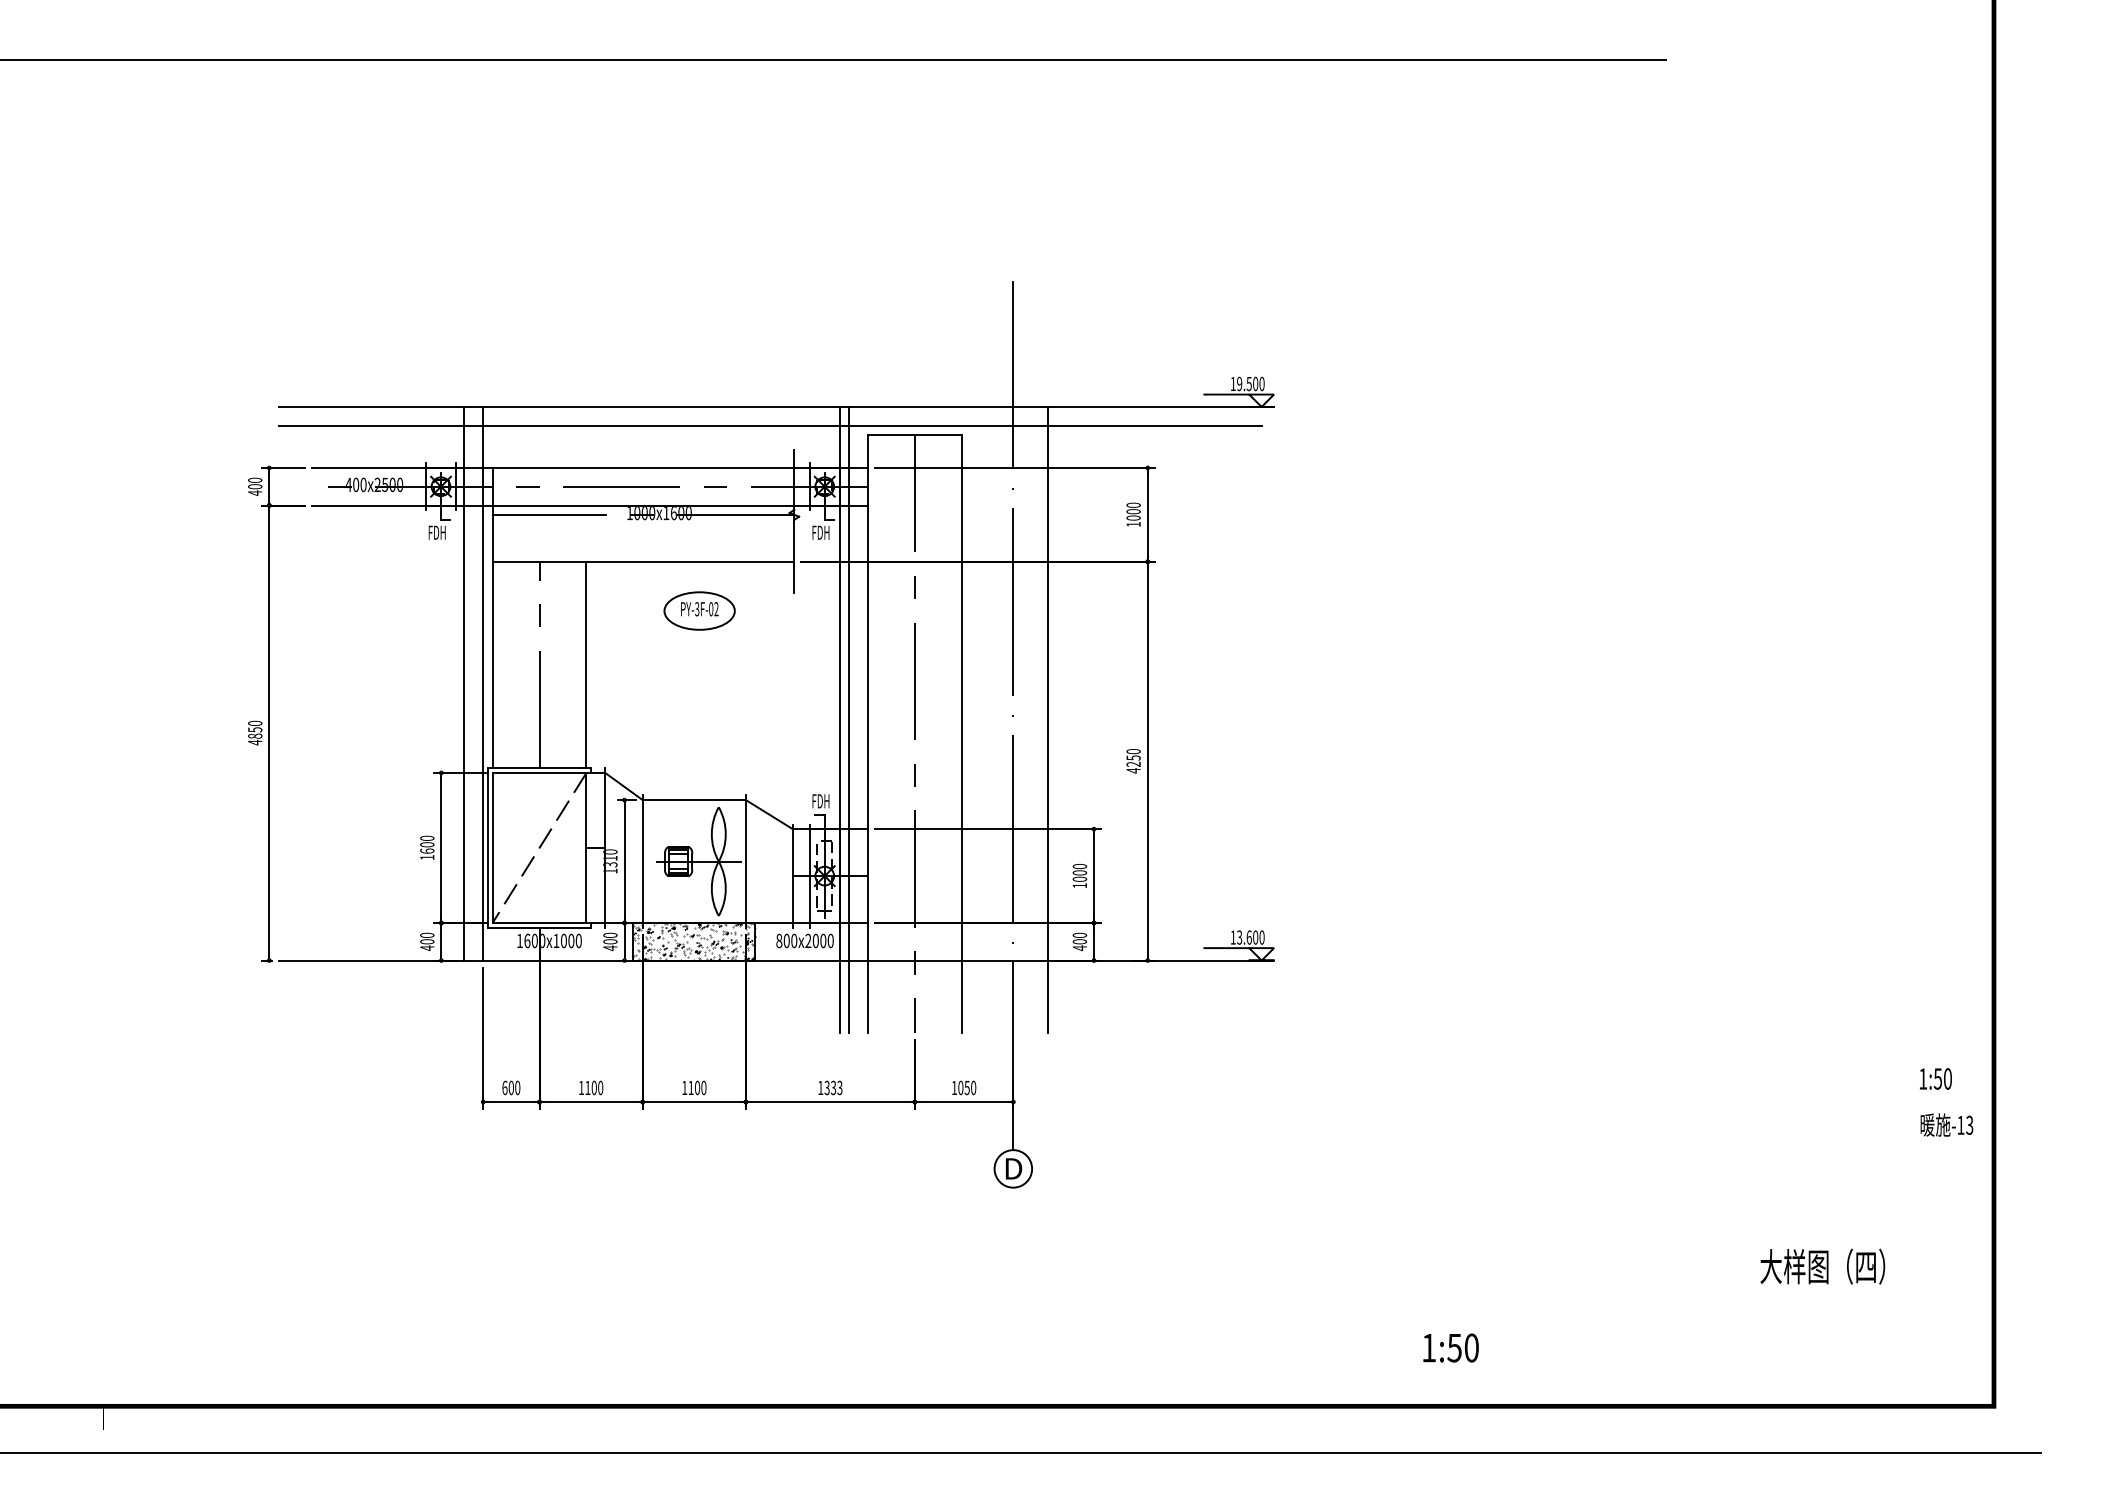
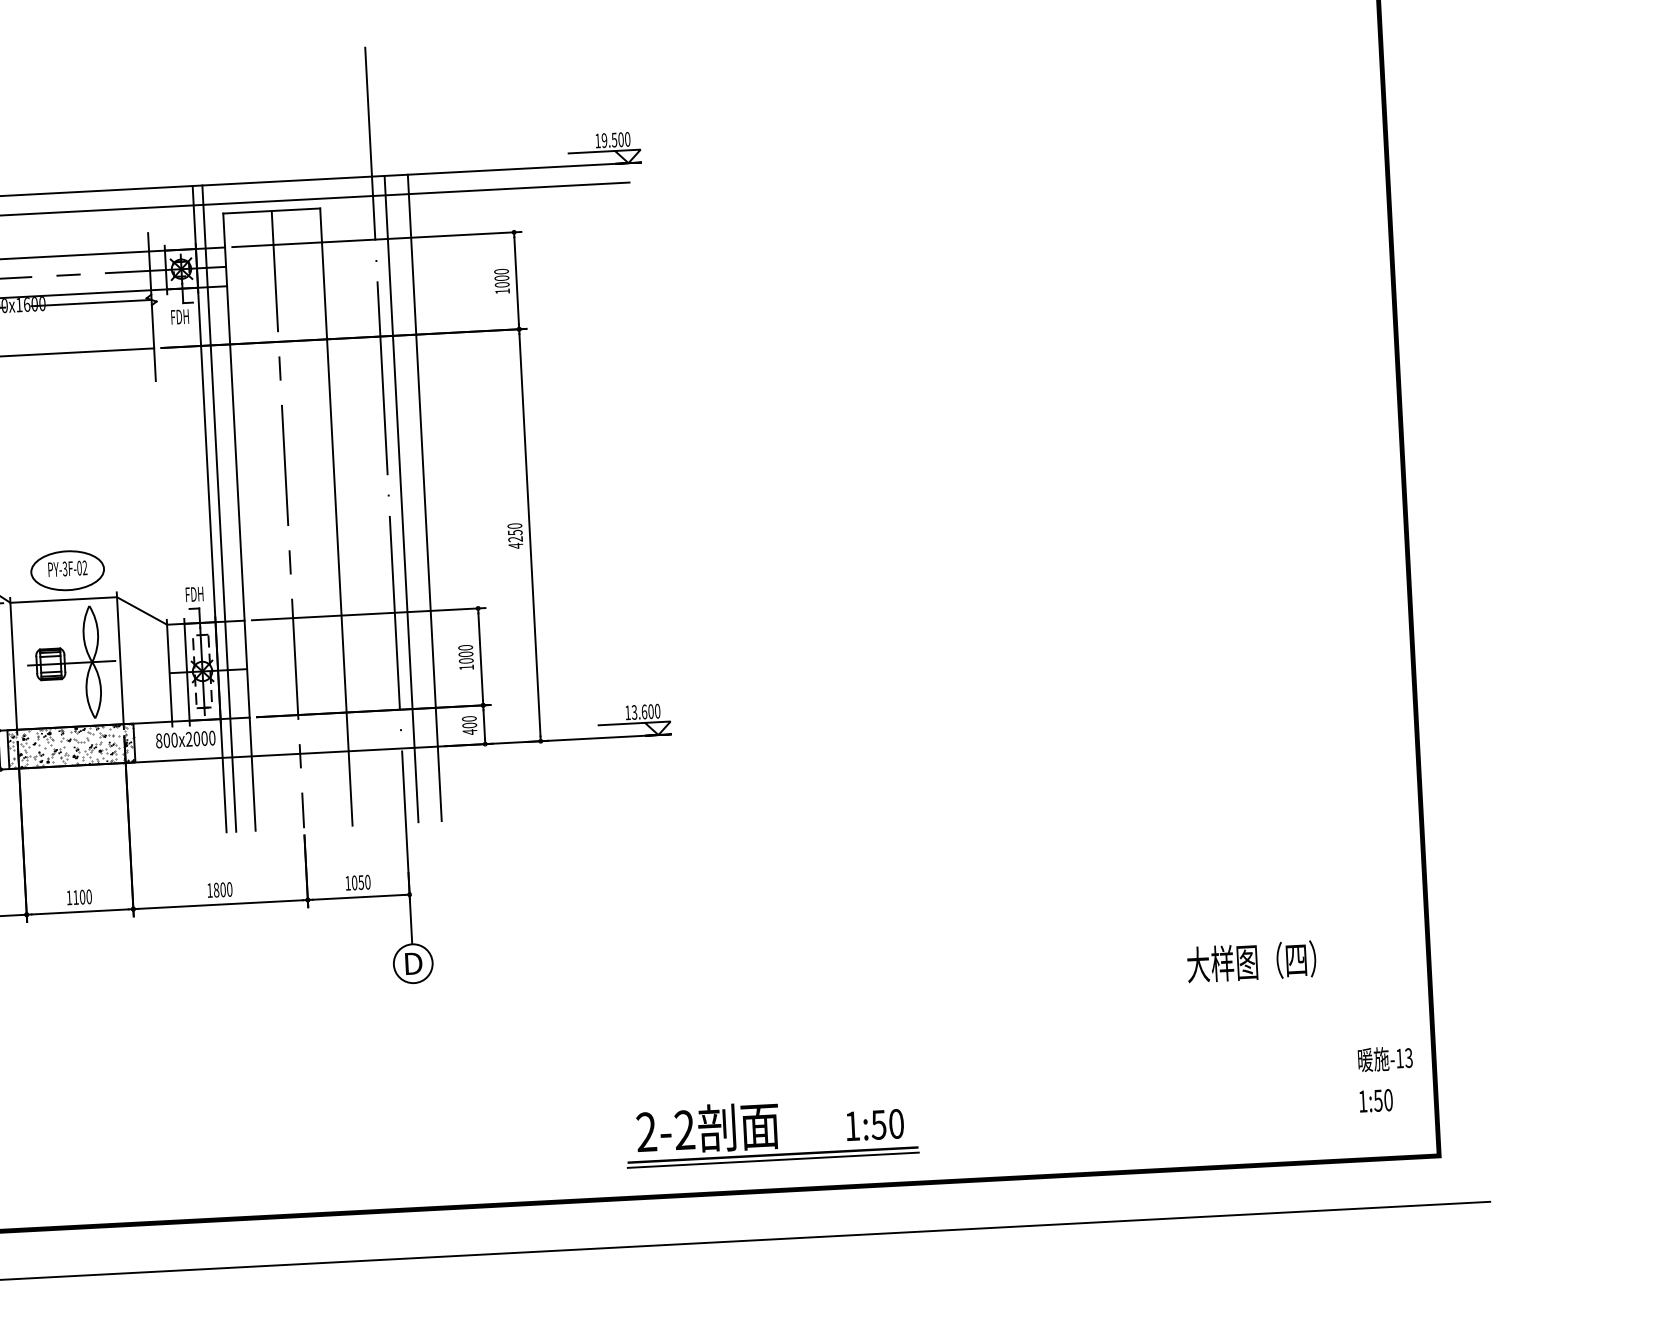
part: (699, 610) -> (67, 570), moved
line: (1025, 719) -> (401, 498), added
text: (1935, 1078) -> (1375, 1100), moved
text: (833, 1087) -> (223, 889), 1333 -> 1800
text: (1946, 1124) -> (1384, 1058), moved
text: (1822, 1266) -> (1251, 961), moved
part: (1350, 1348) -> (771, 1131), added

